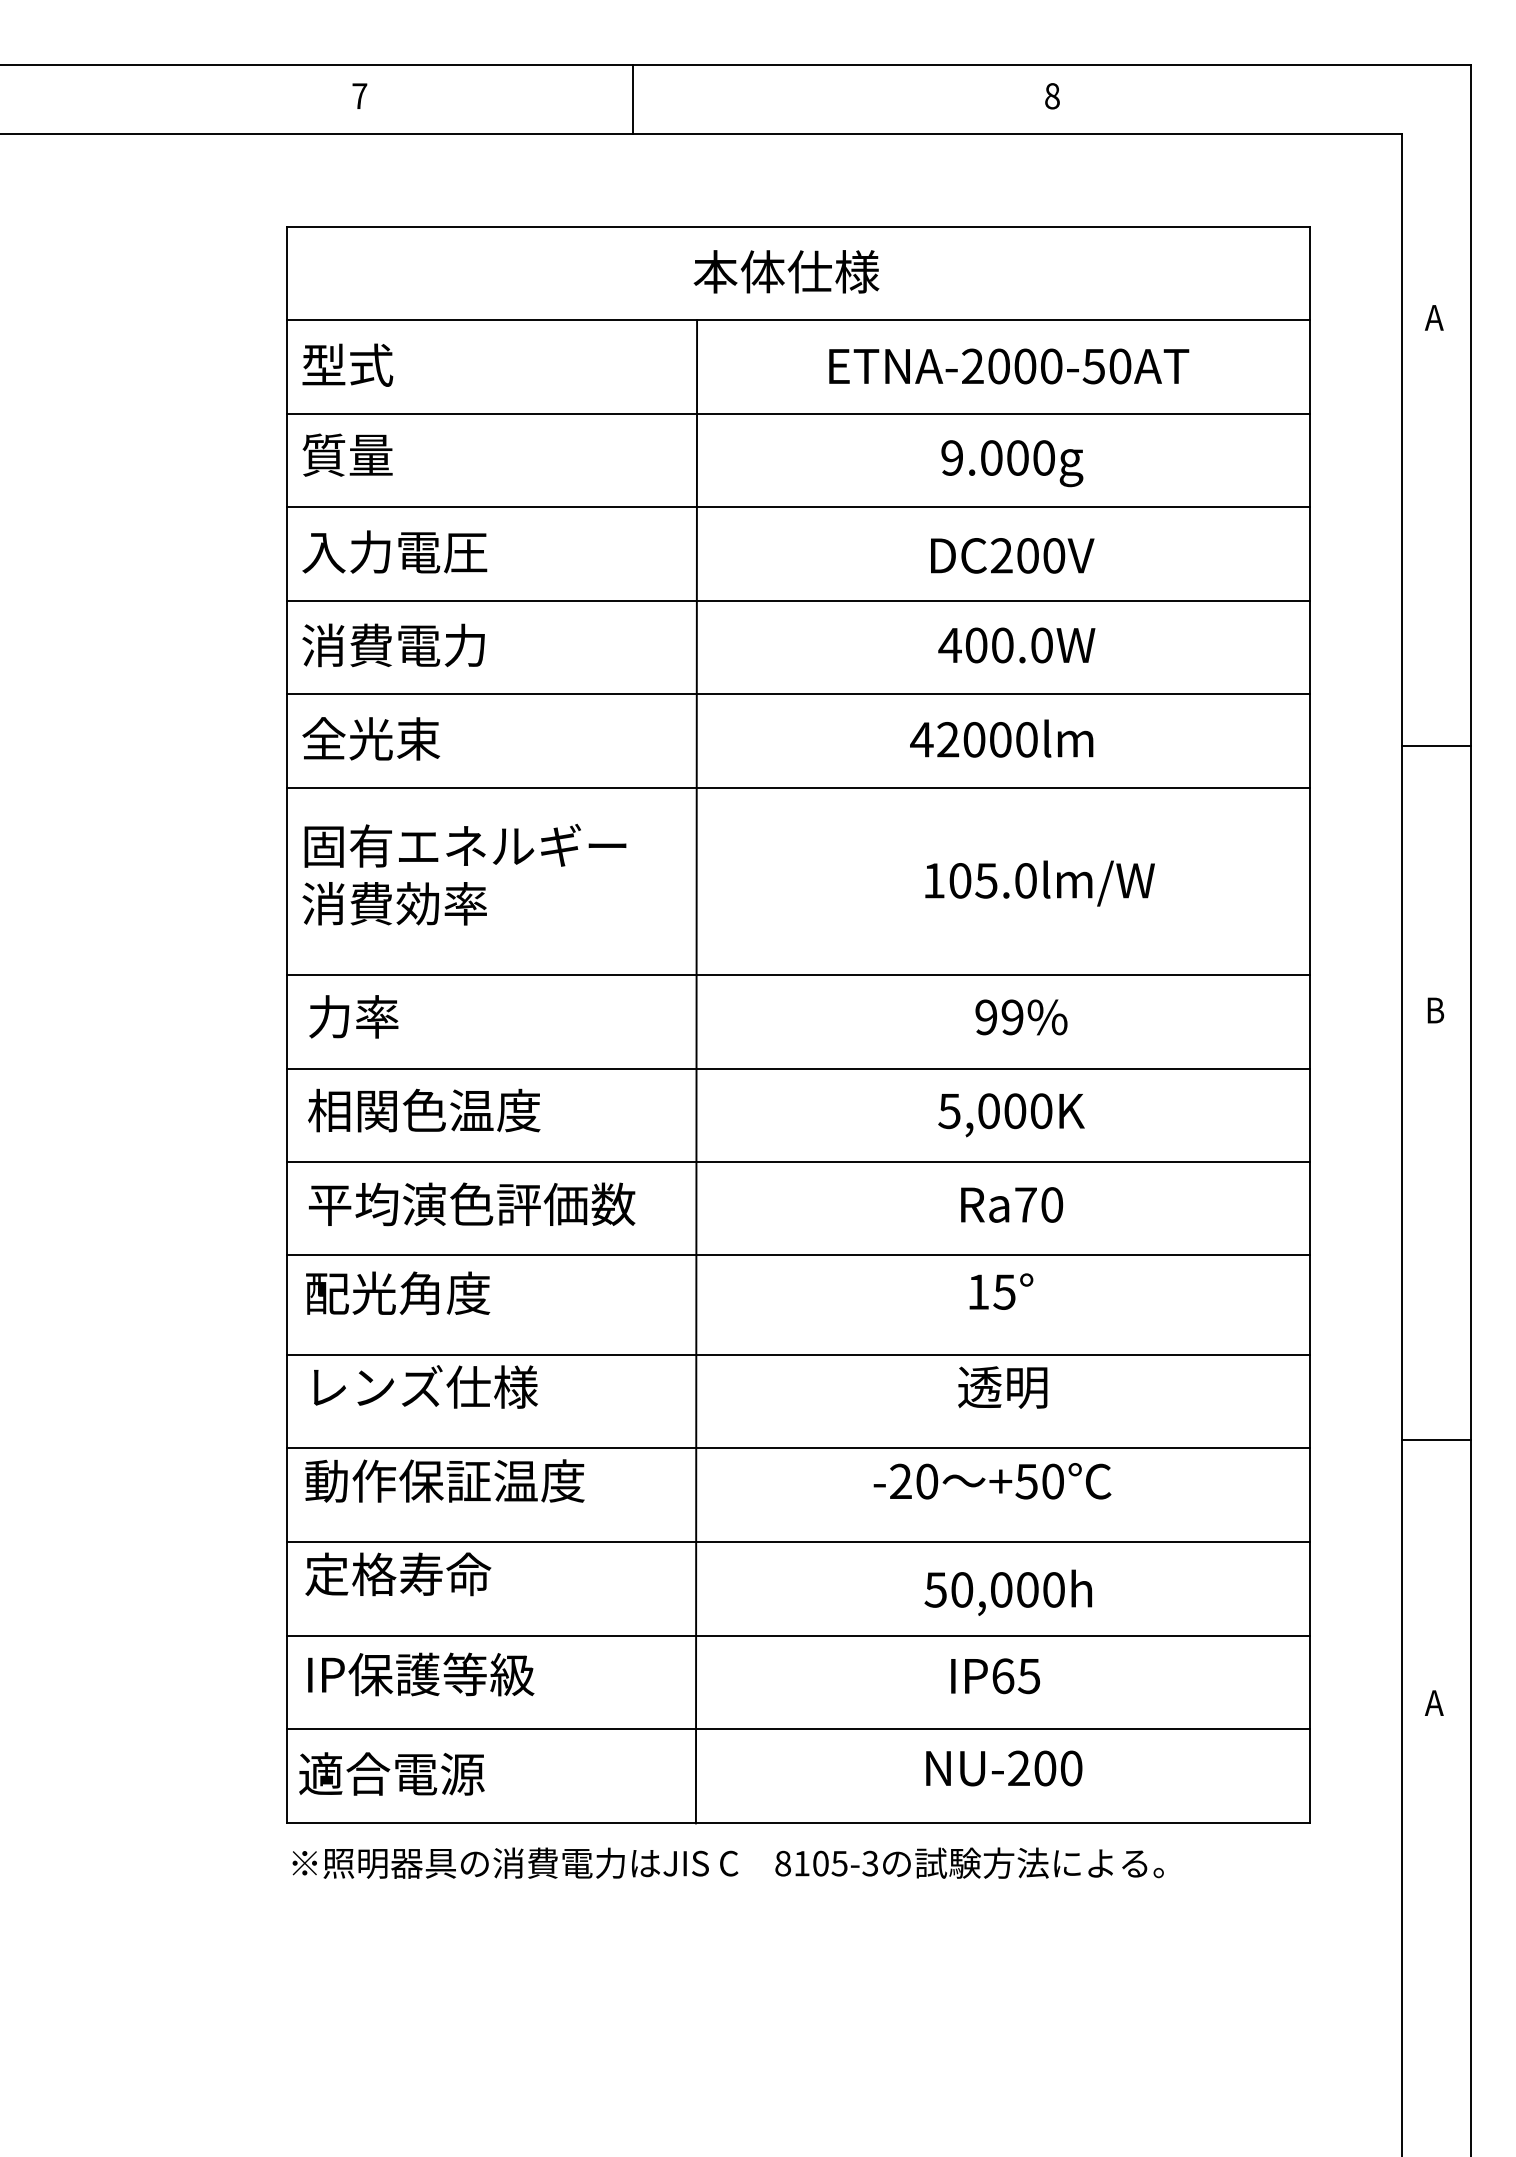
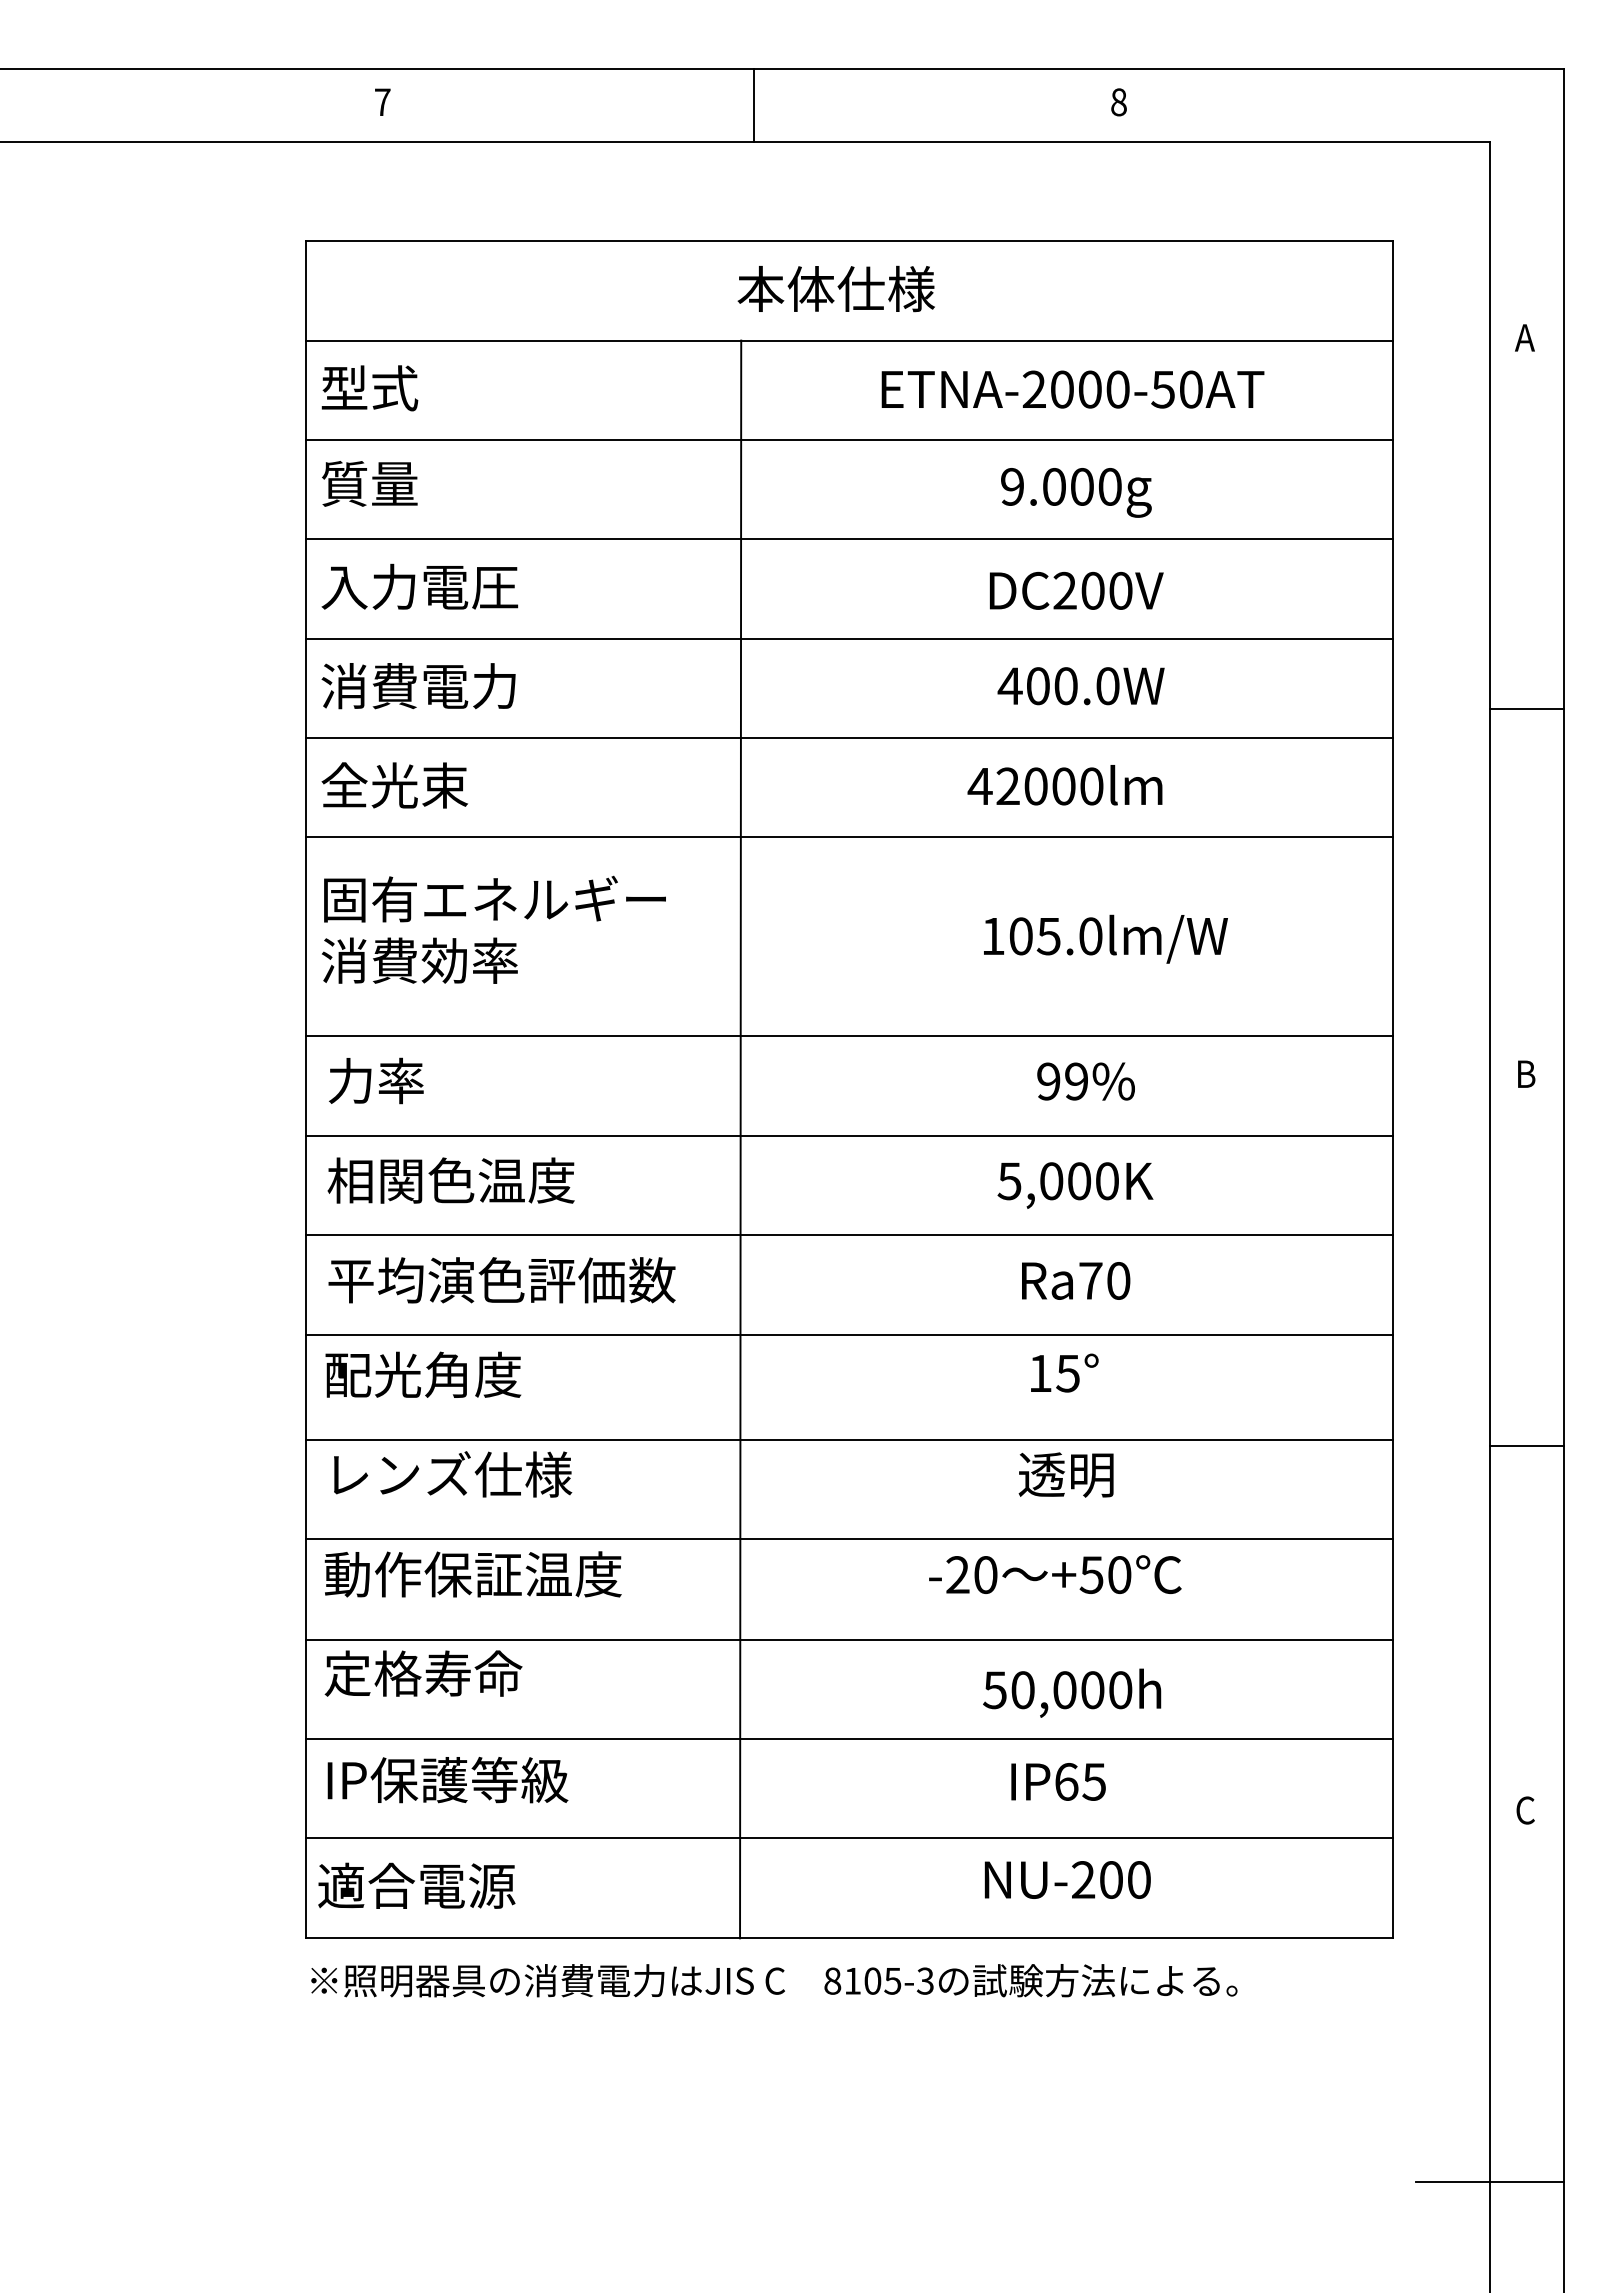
line: (632, 99) -> (753, 105), moved
line: (1435, 746) -> (1526, 709), moved
line: (1435, 1439) -> (1526, 1445), moved
text: (1433, 1703) -> (1524, 1810), A -> C
line: (1400, 2052) -> (1489, 2181), added

